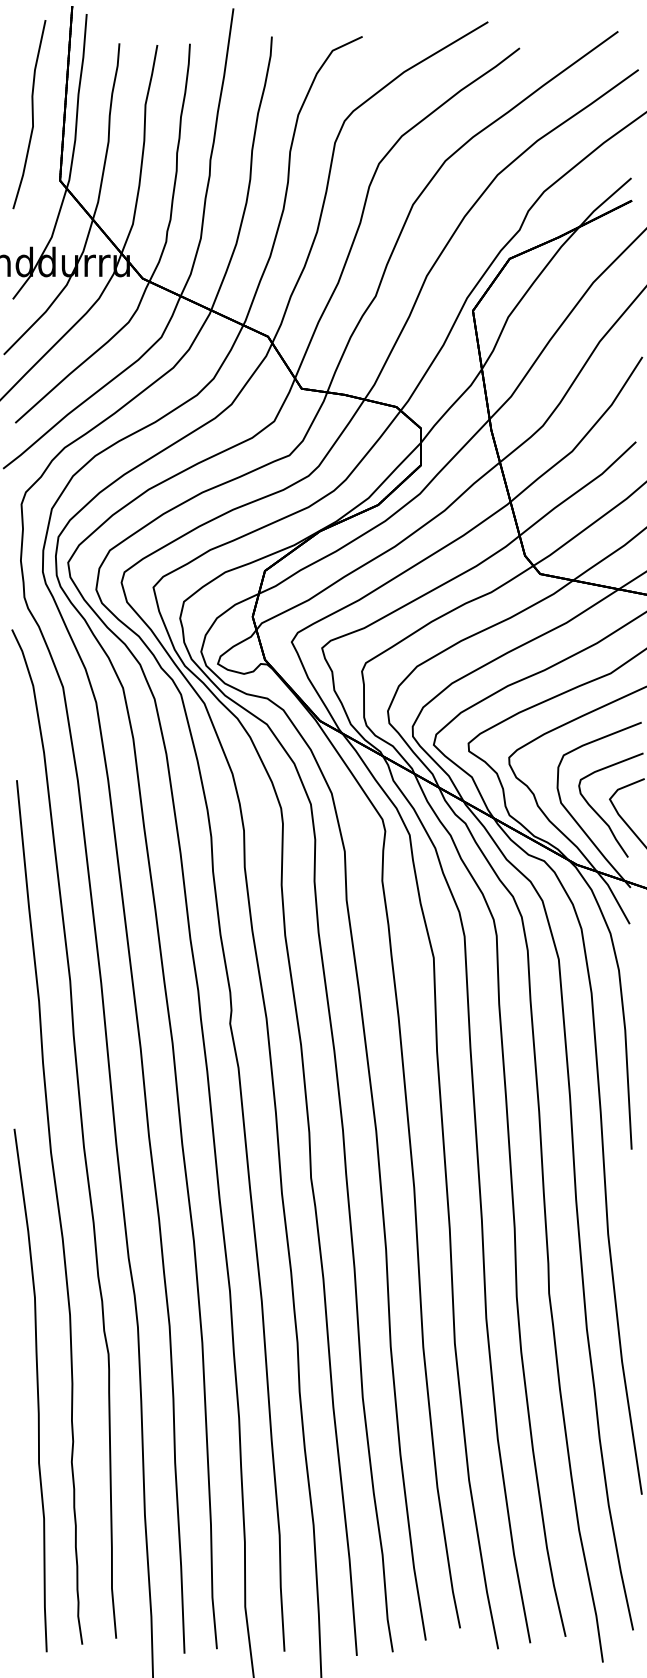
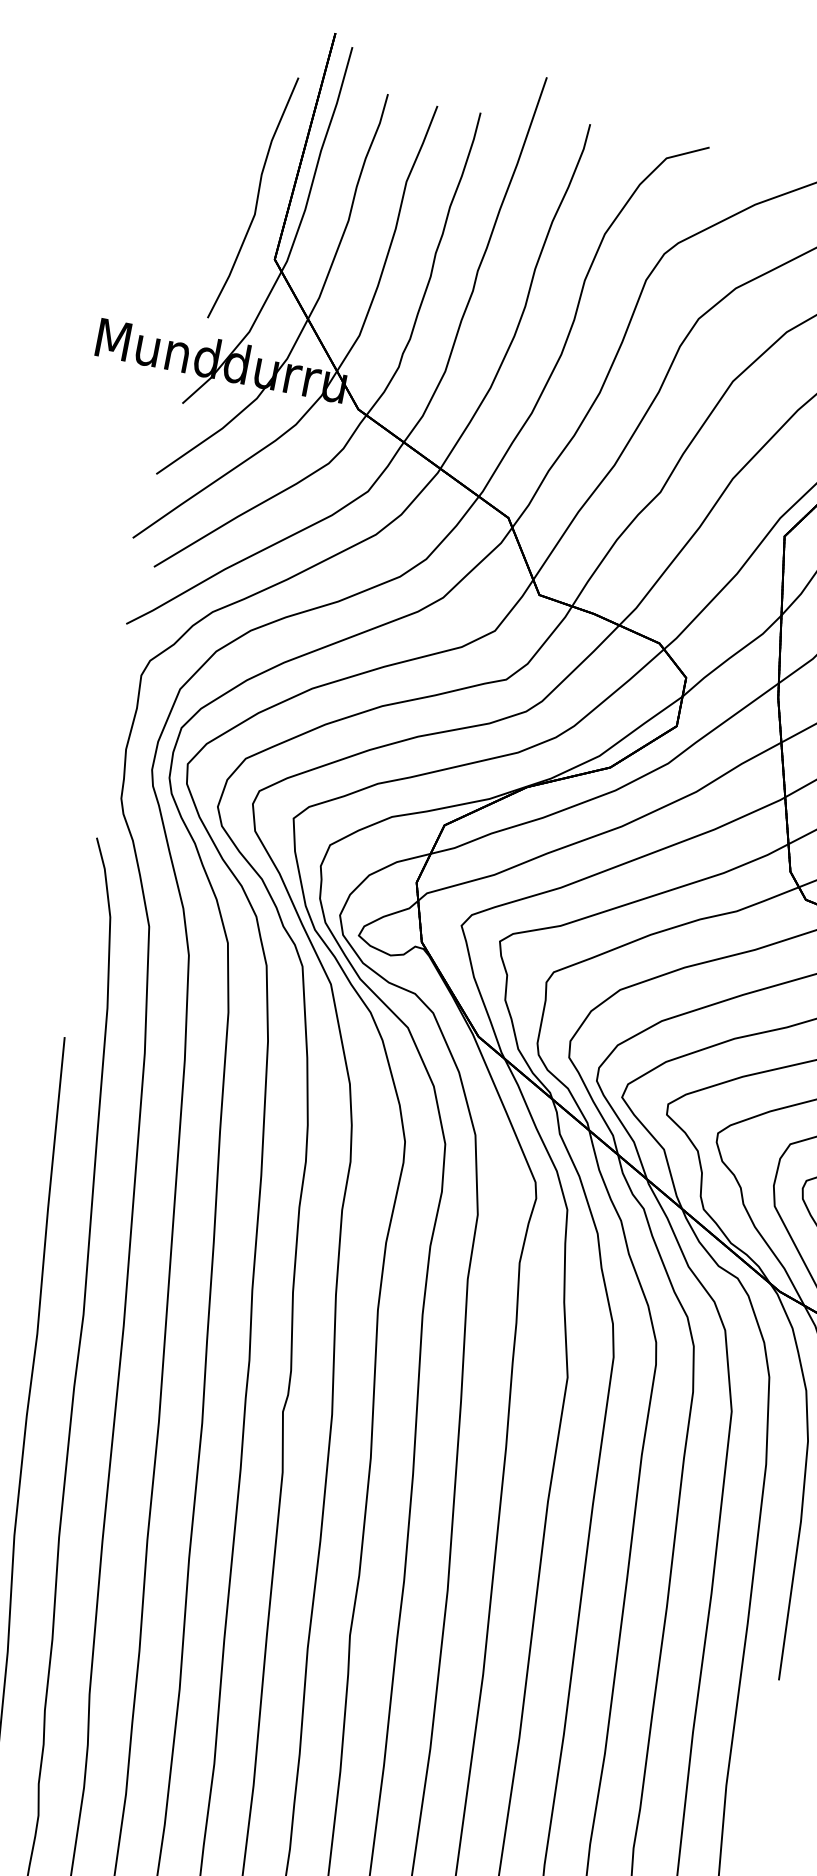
part: (29, 114) -> (253, 197), moved

